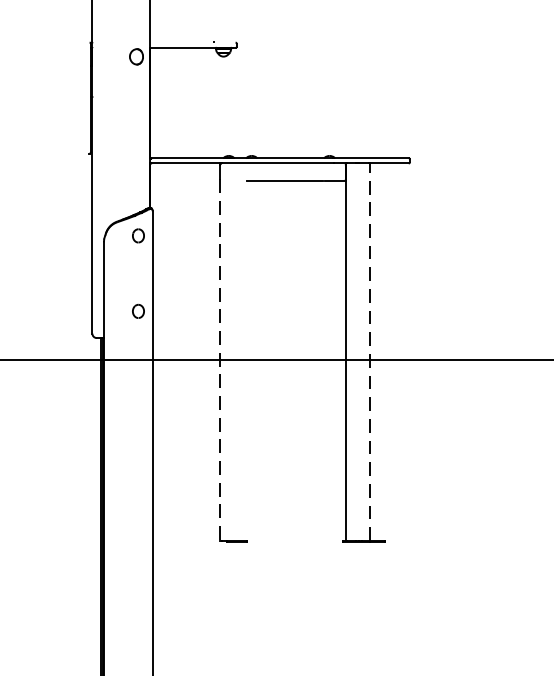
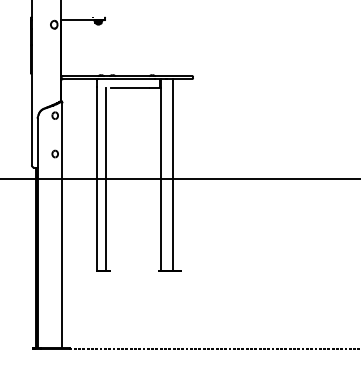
line: (369, 351) -> (172, 174), dashed -> solid
line: (219, 359) -> (96, 178), dashed -> solid
line: (237, 359) -> (105, 178), added

